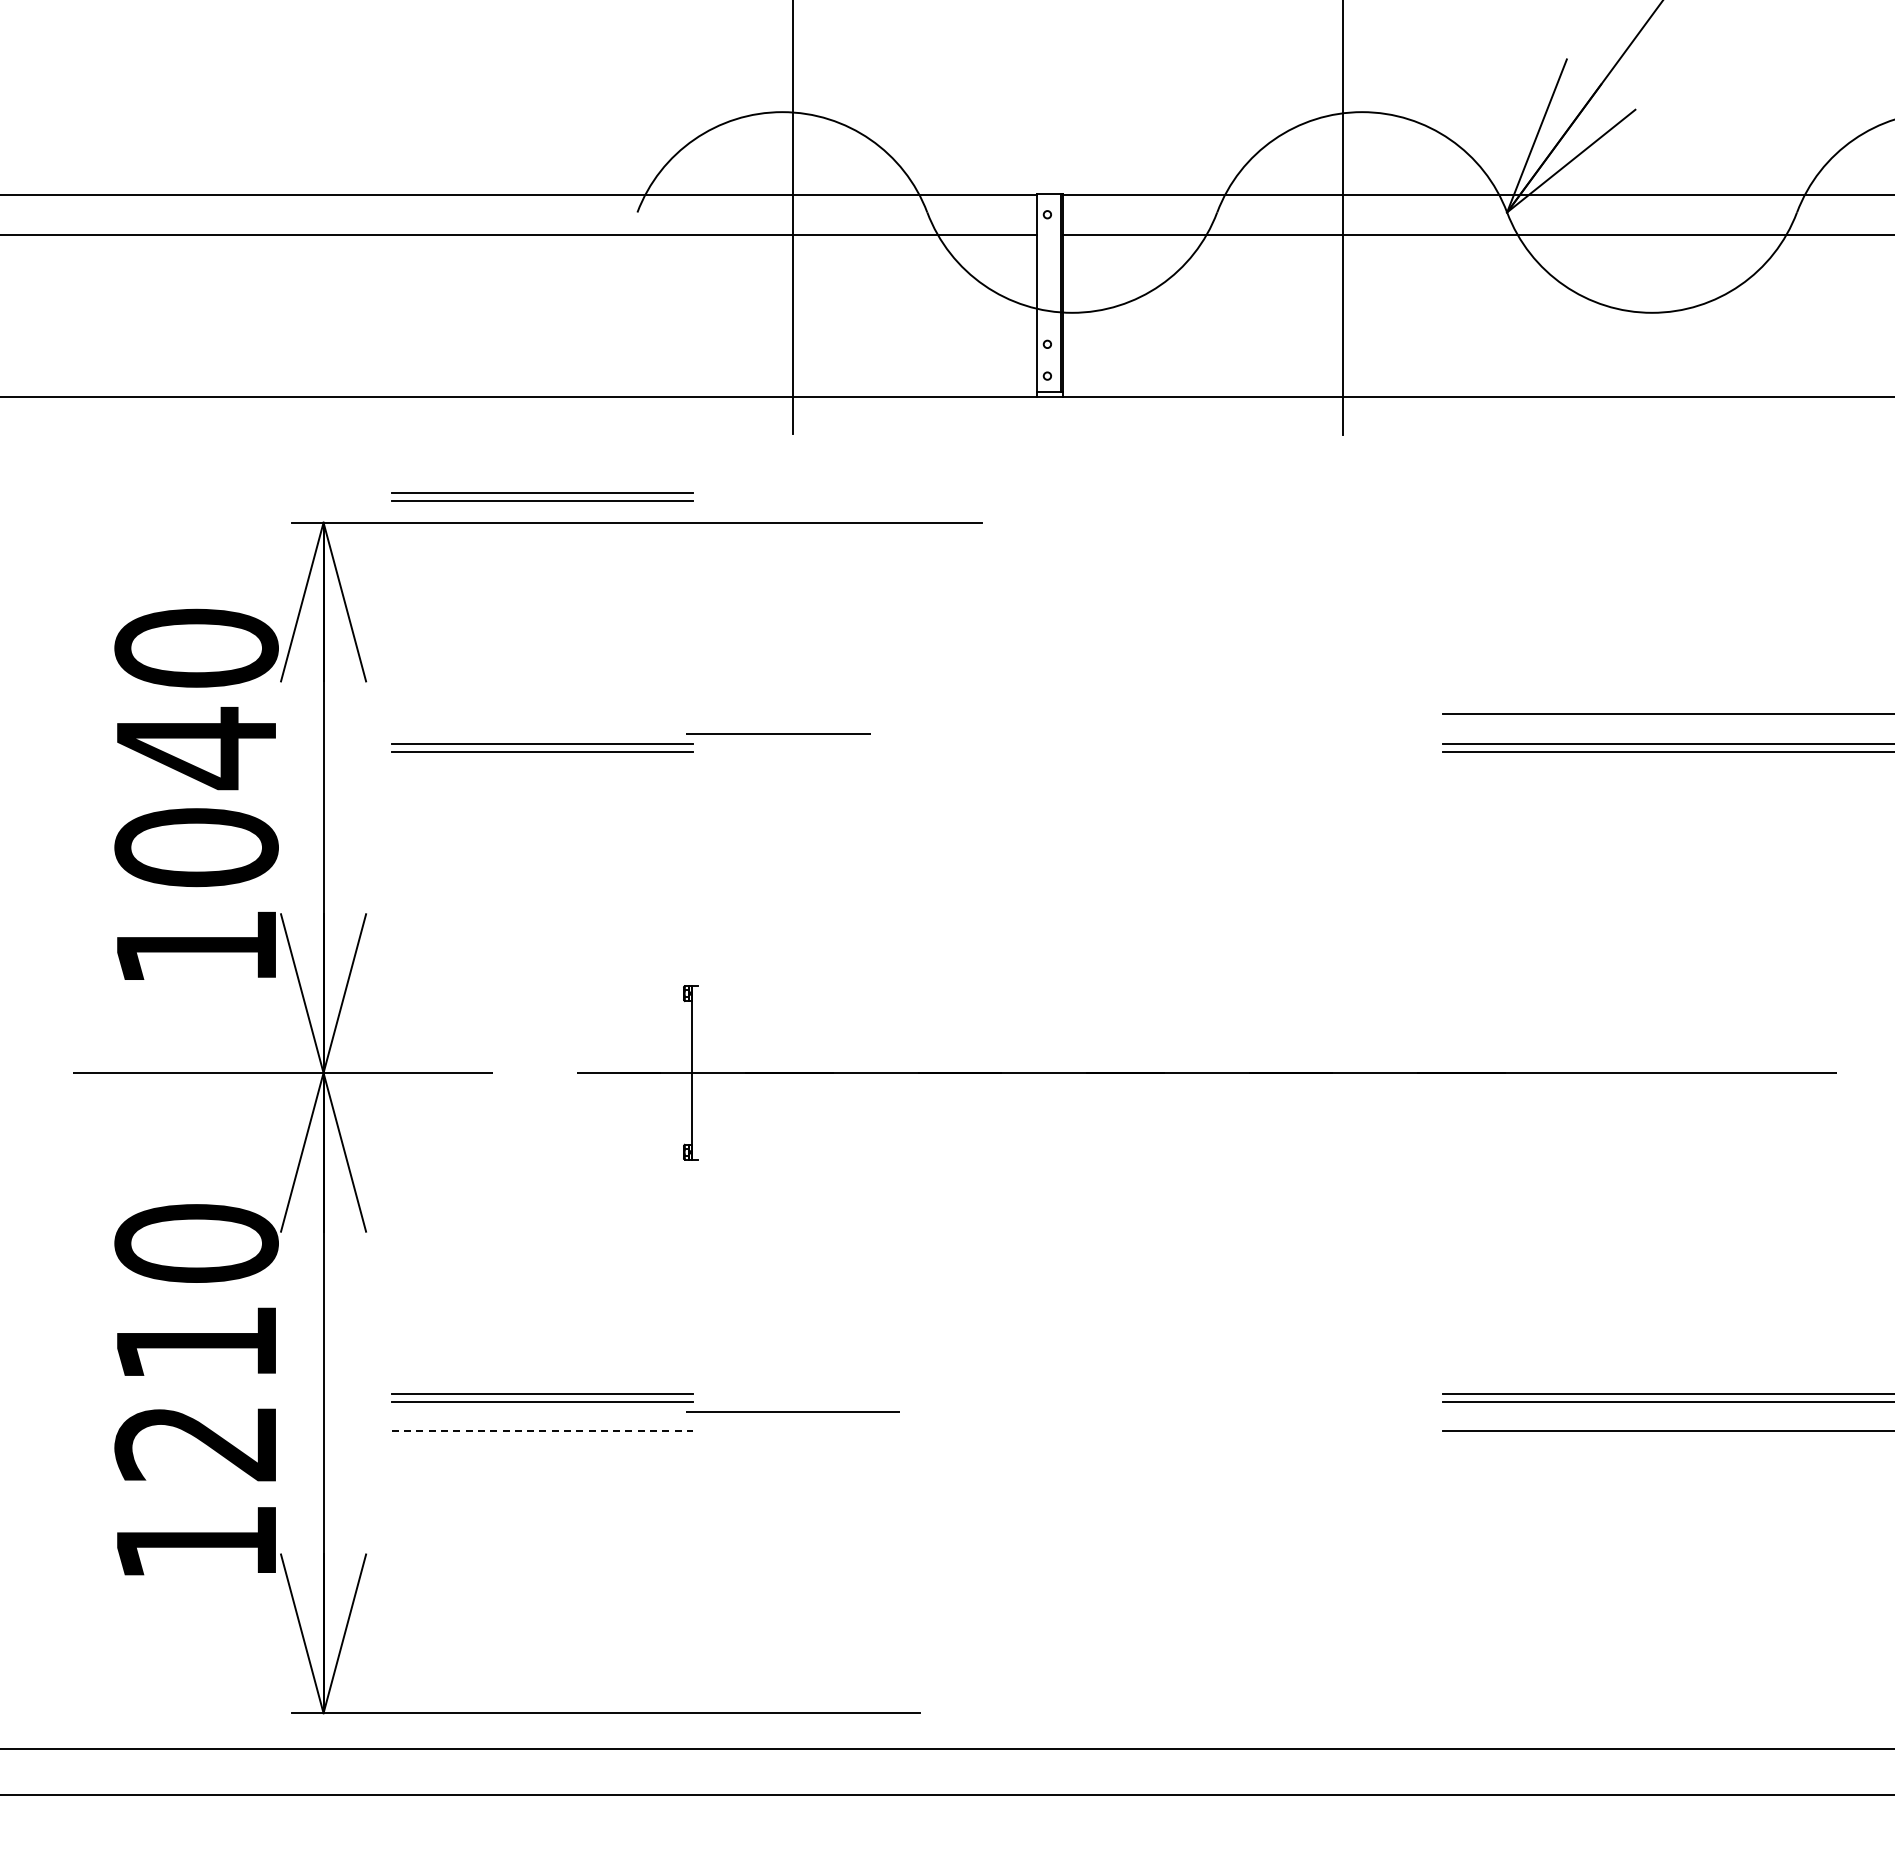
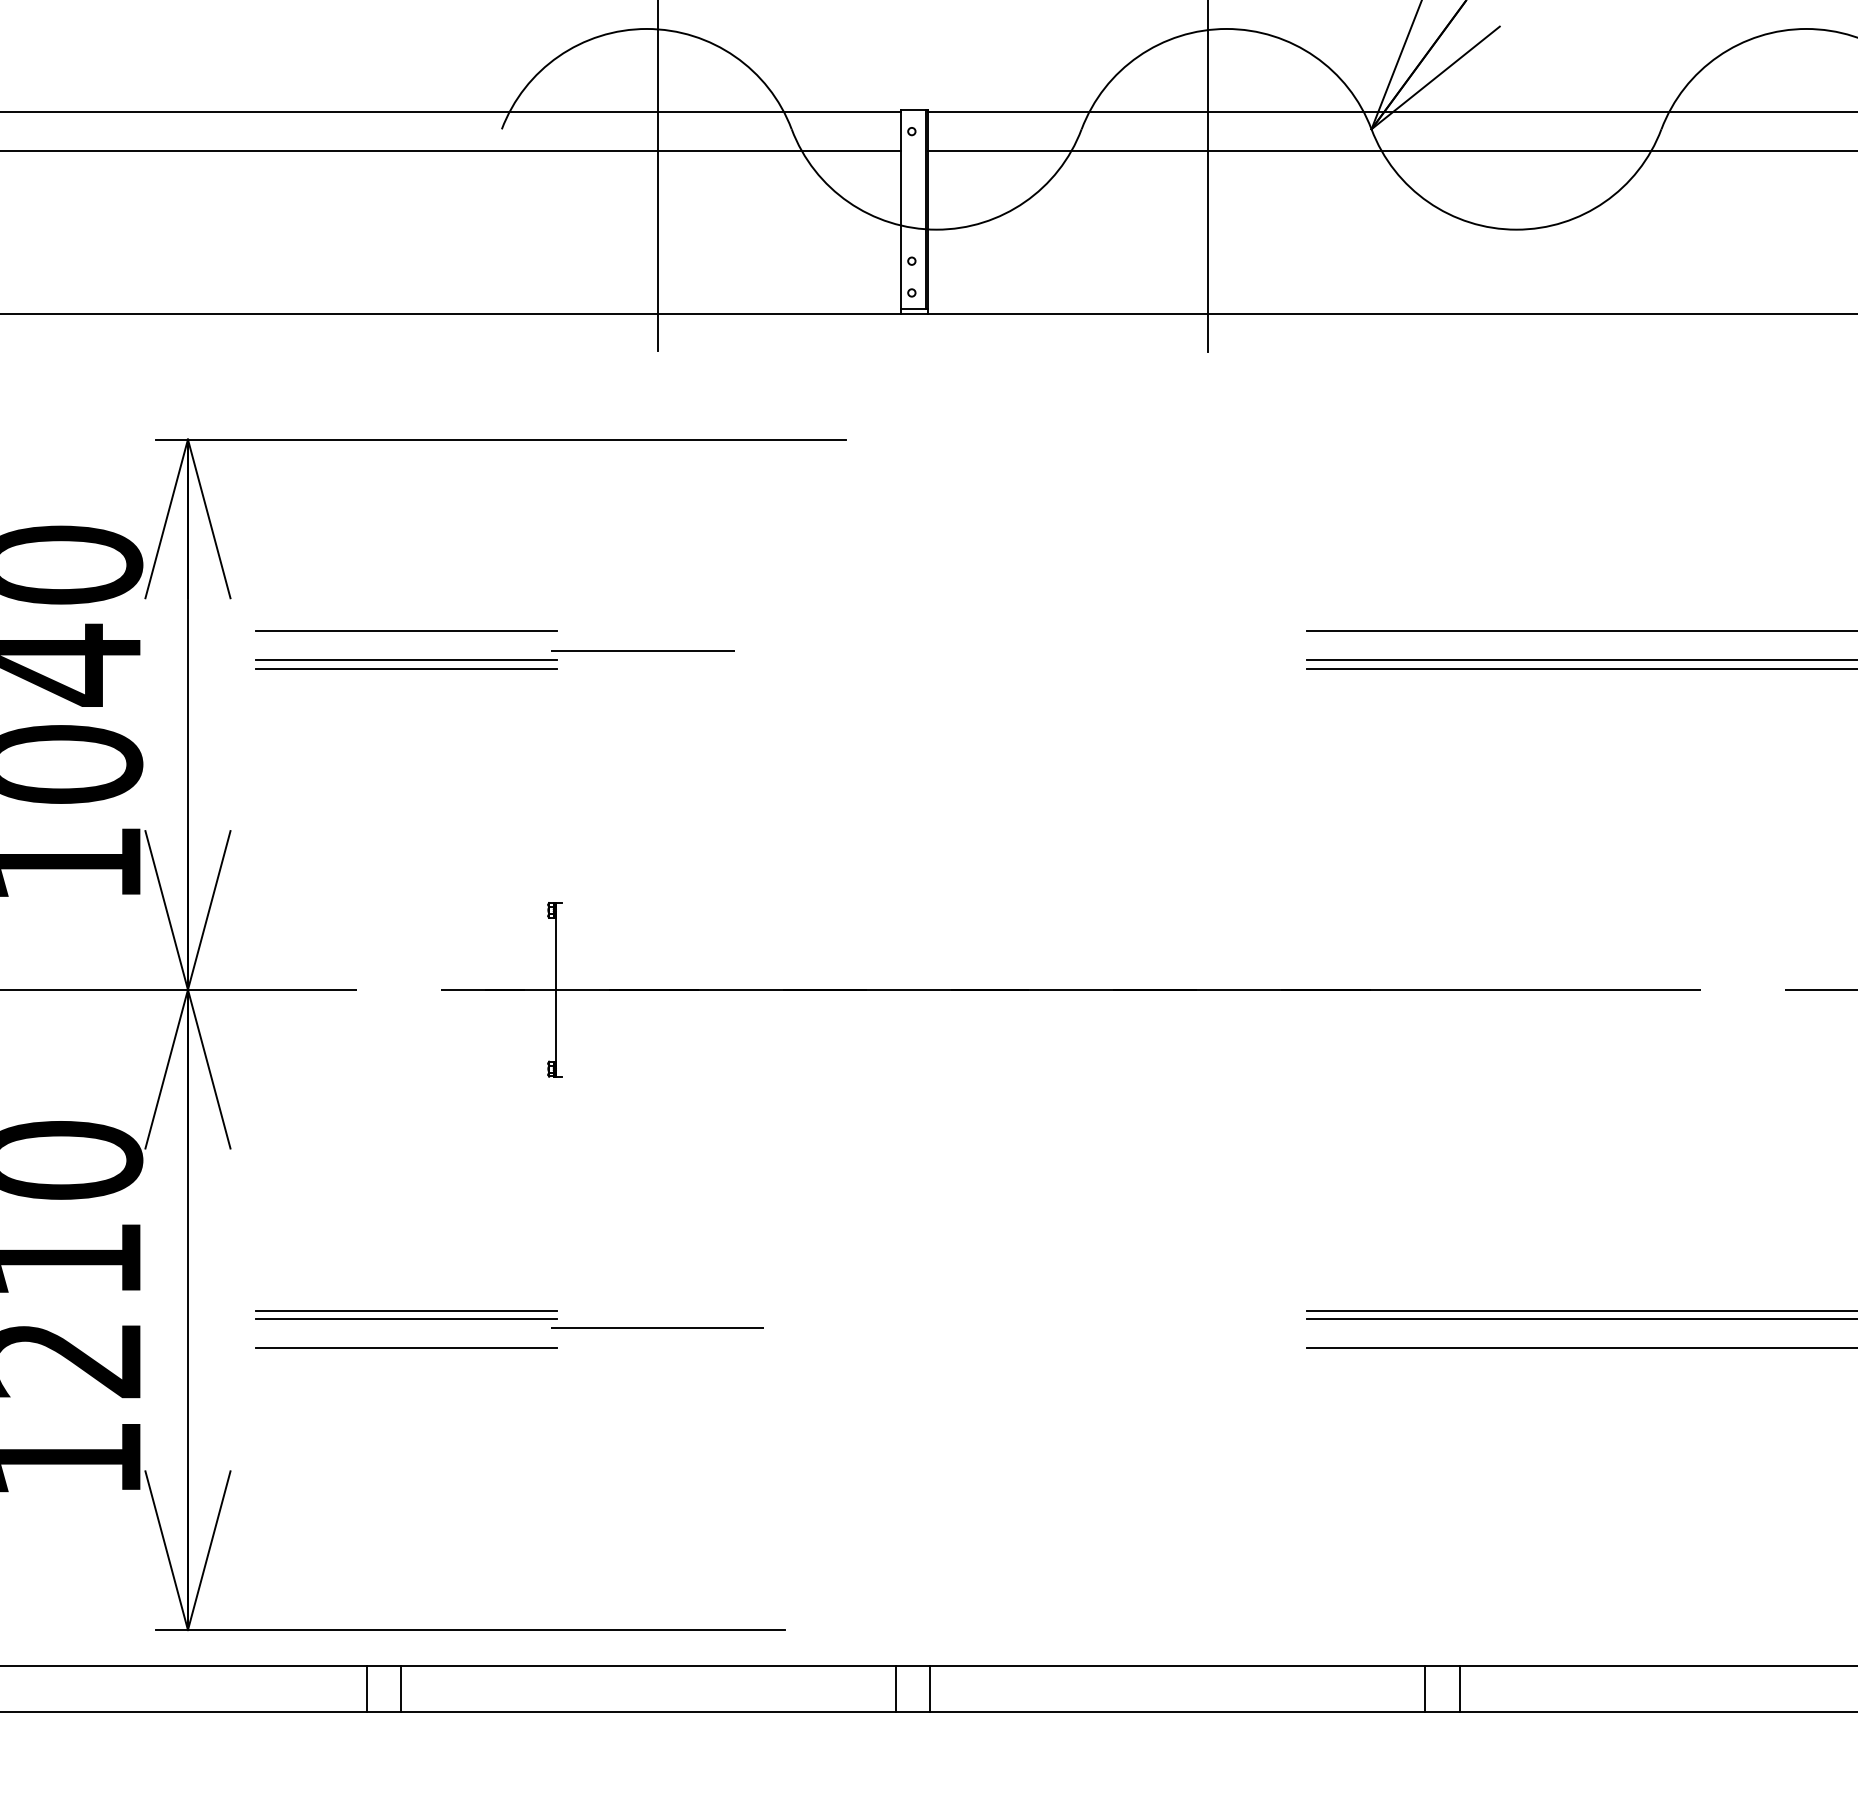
part: (542, 496) -> (406, 413), removed
line: (542, 713) -> (406, 630), added
line: (542, 1431) -> (406, 1348), dashed -> solid
line: (502, 1771) -> (366, 1688), added
line: (536, 1771) -> (400, 1688), added
line: (1031, 1771) -> (895, 1688), added
line: (1065, 1771) -> (929, 1688), added
line: (1560, 1771) -> (1424, 1688), added
line: (1595, 1771) -> (1459, 1688), added

